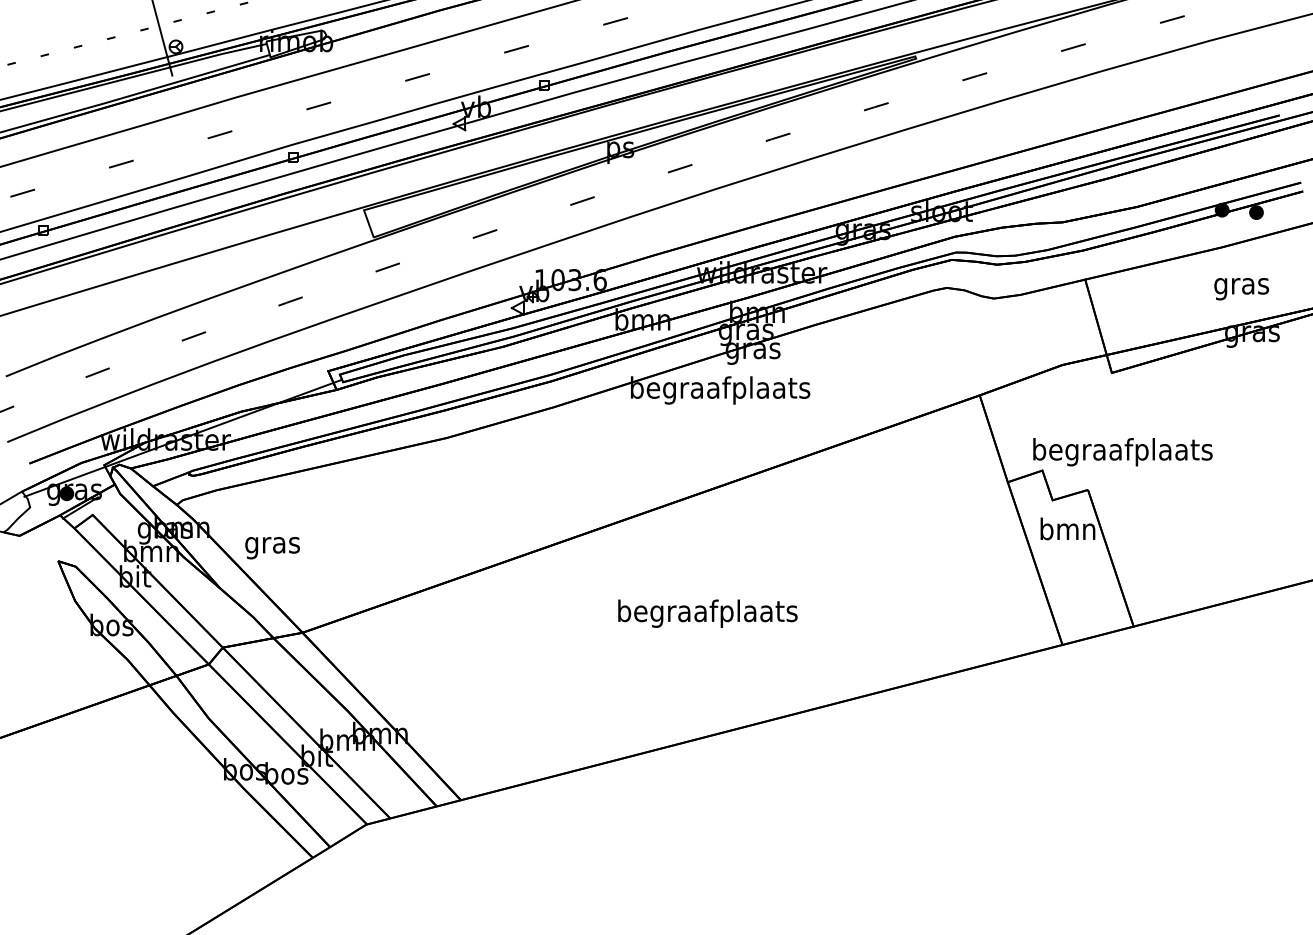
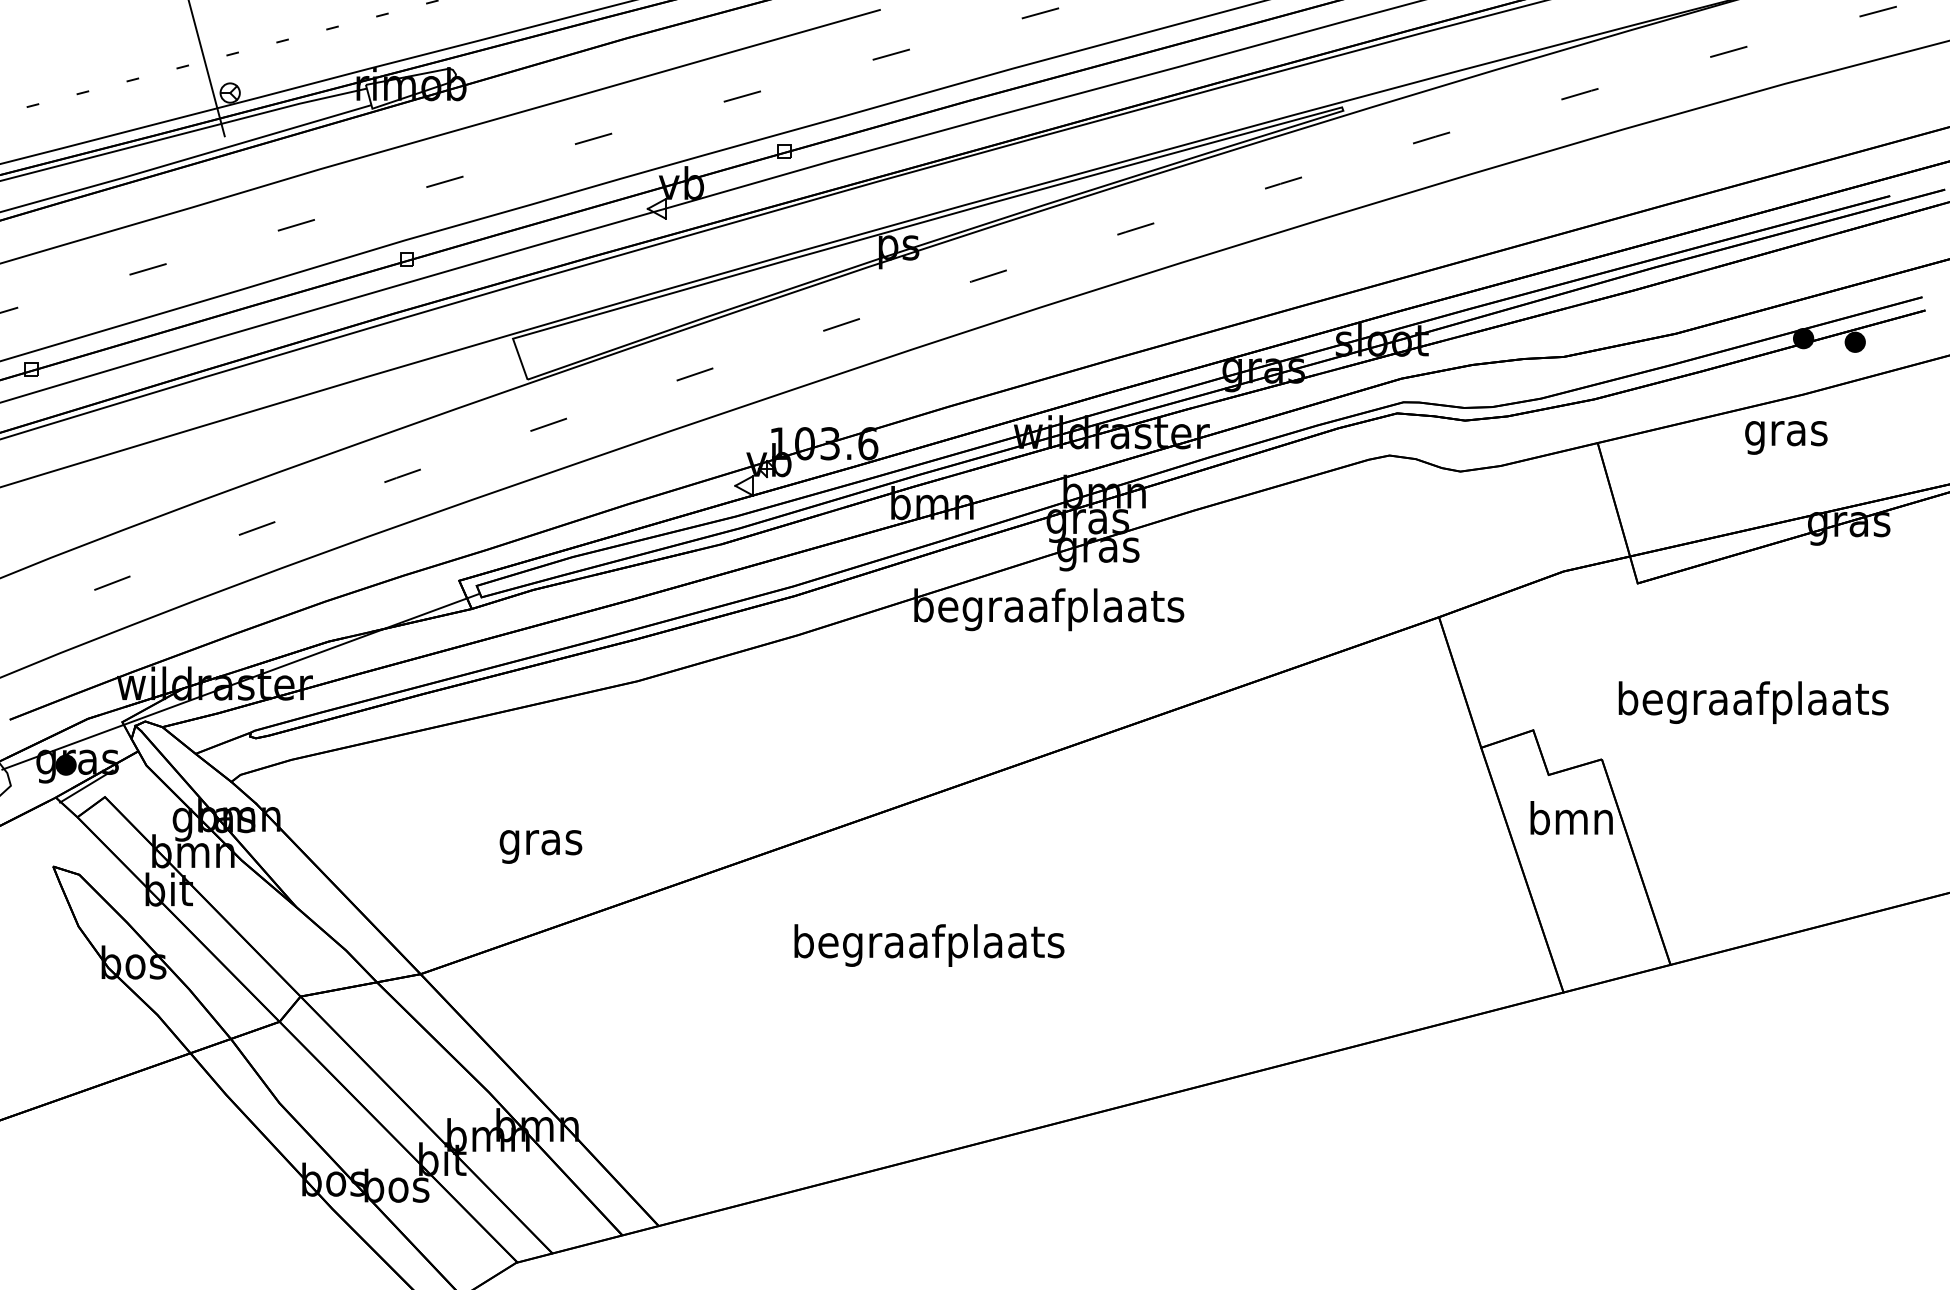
text: (1241, 289) -> (1786, 438), moved
text: (1122, 452) -> (1753, 703), moved
text: (272, 548) -> (540, 847), moved
text: (707, 613) -> (928, 945), moved

